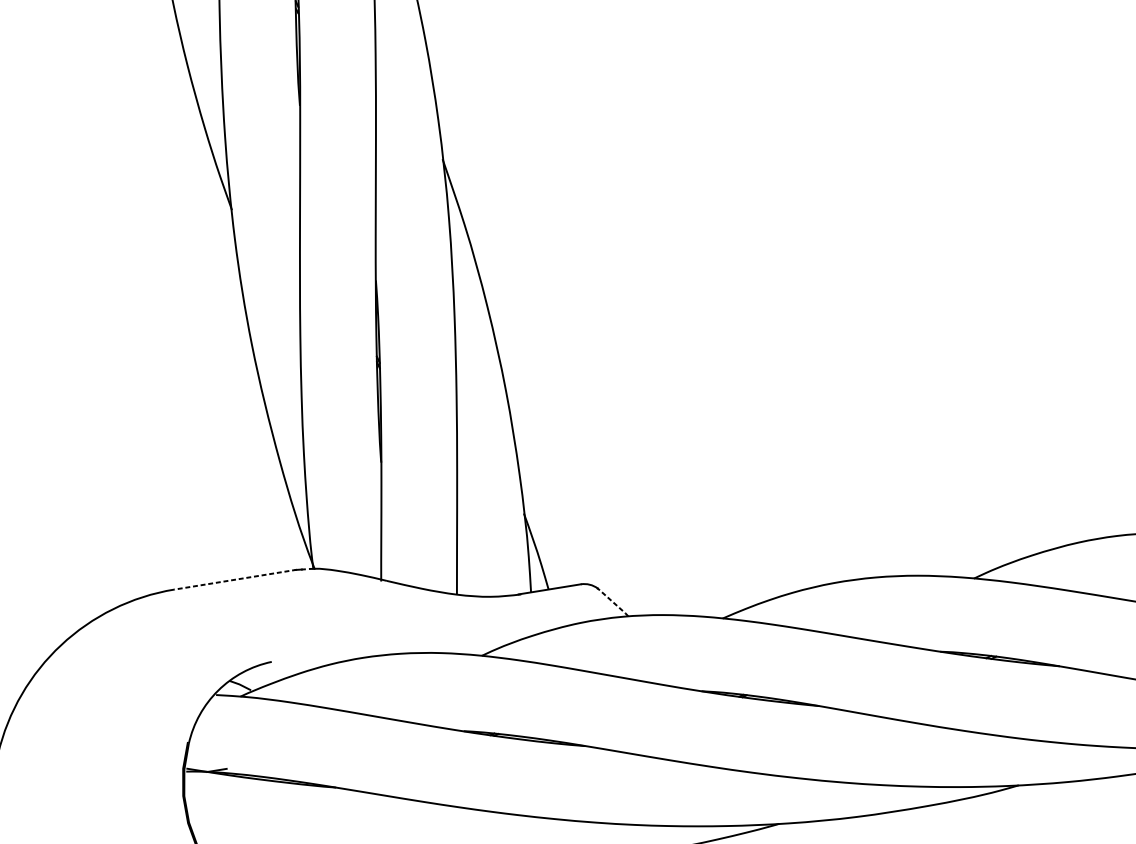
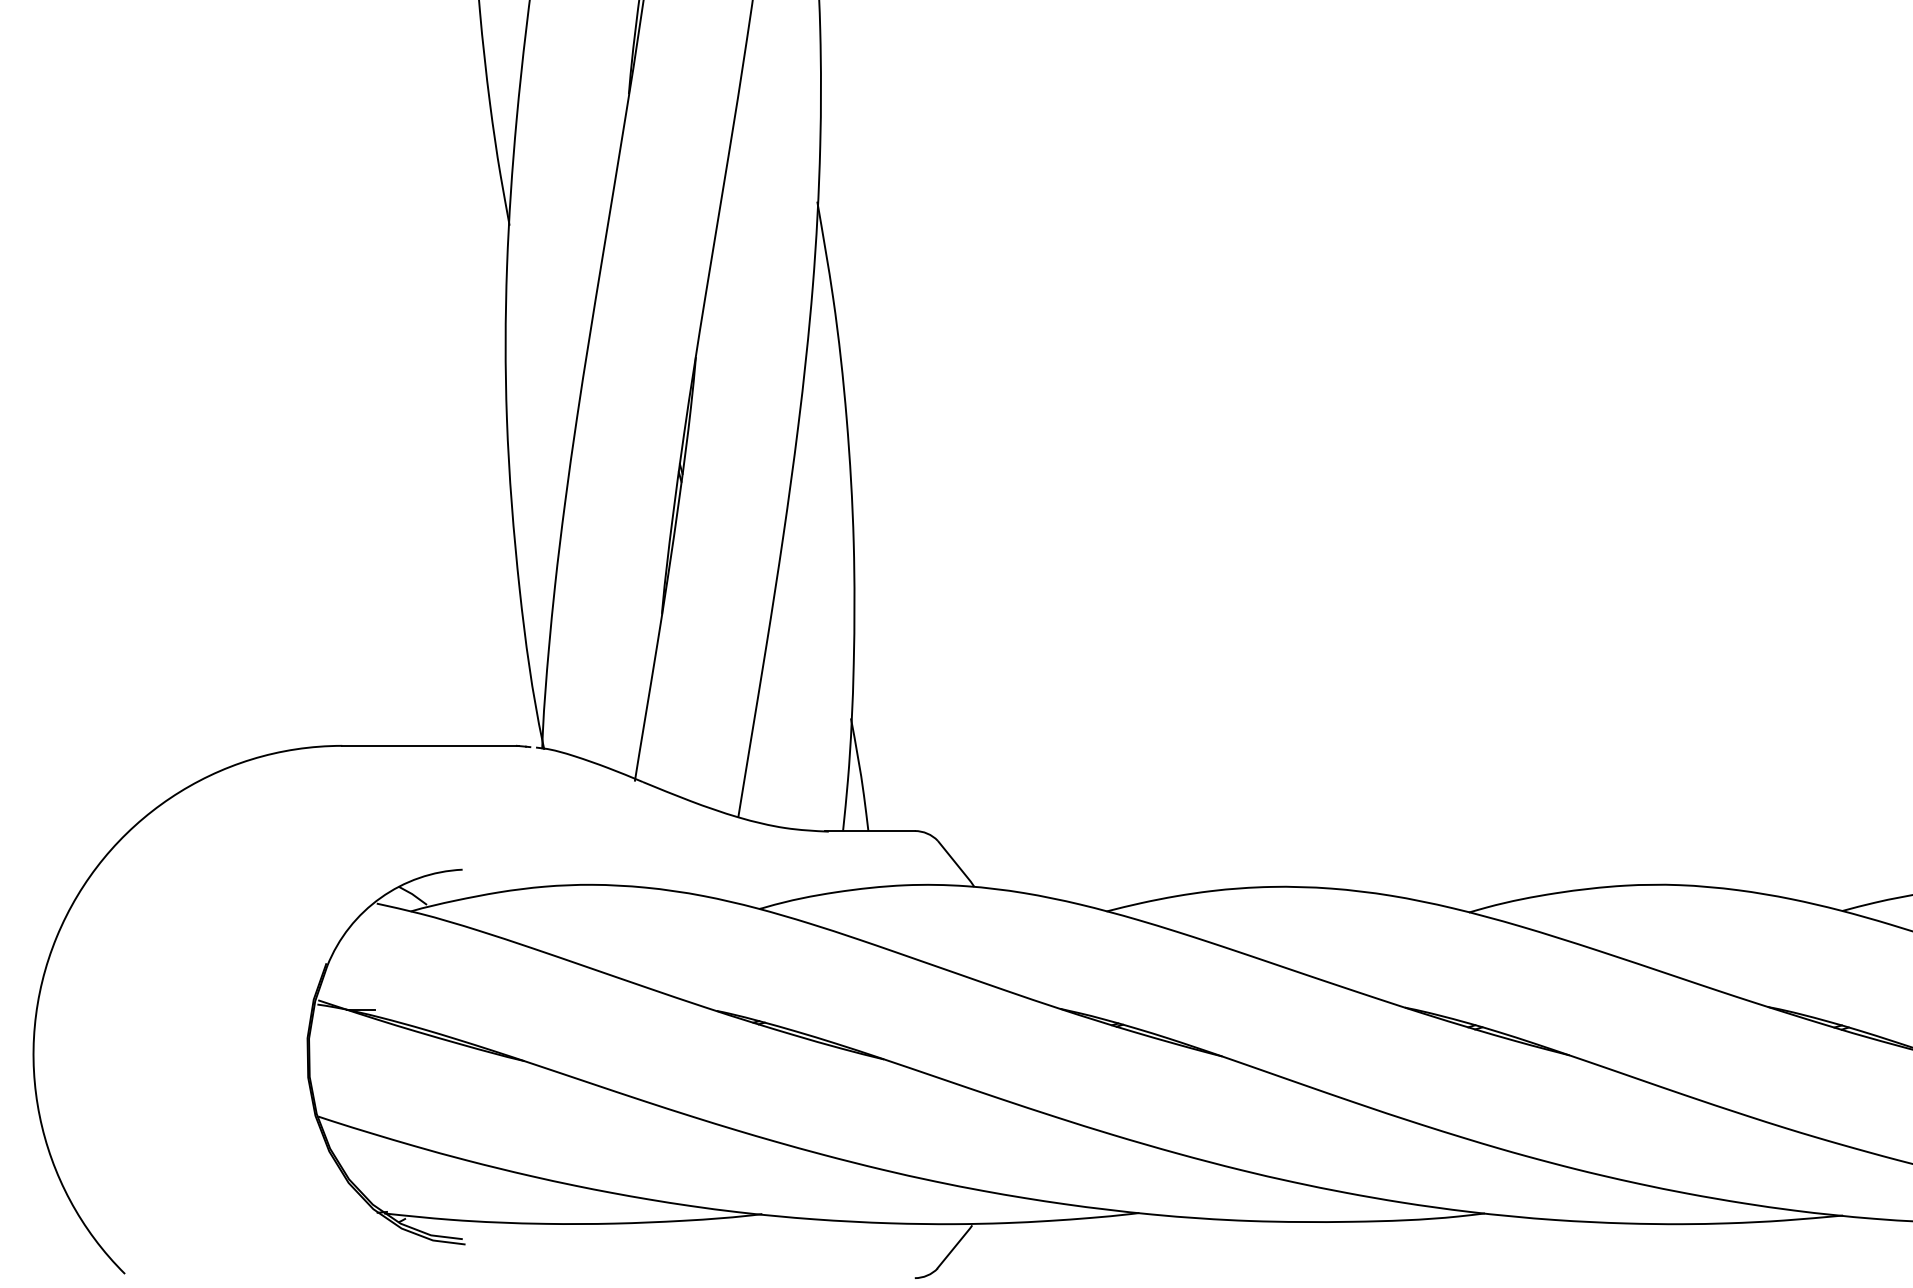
line: (235, 579) -> (430, 745), dashed -> solid
line: (613, 602) -> (956, 863), dashed -> solid

